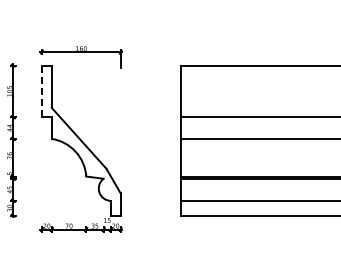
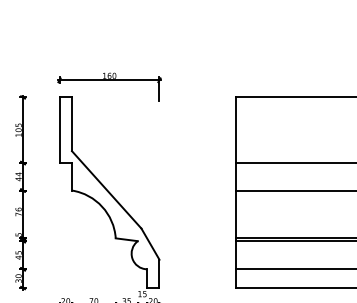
line: (42, 91) -> (60, 130), dashed -> solid

